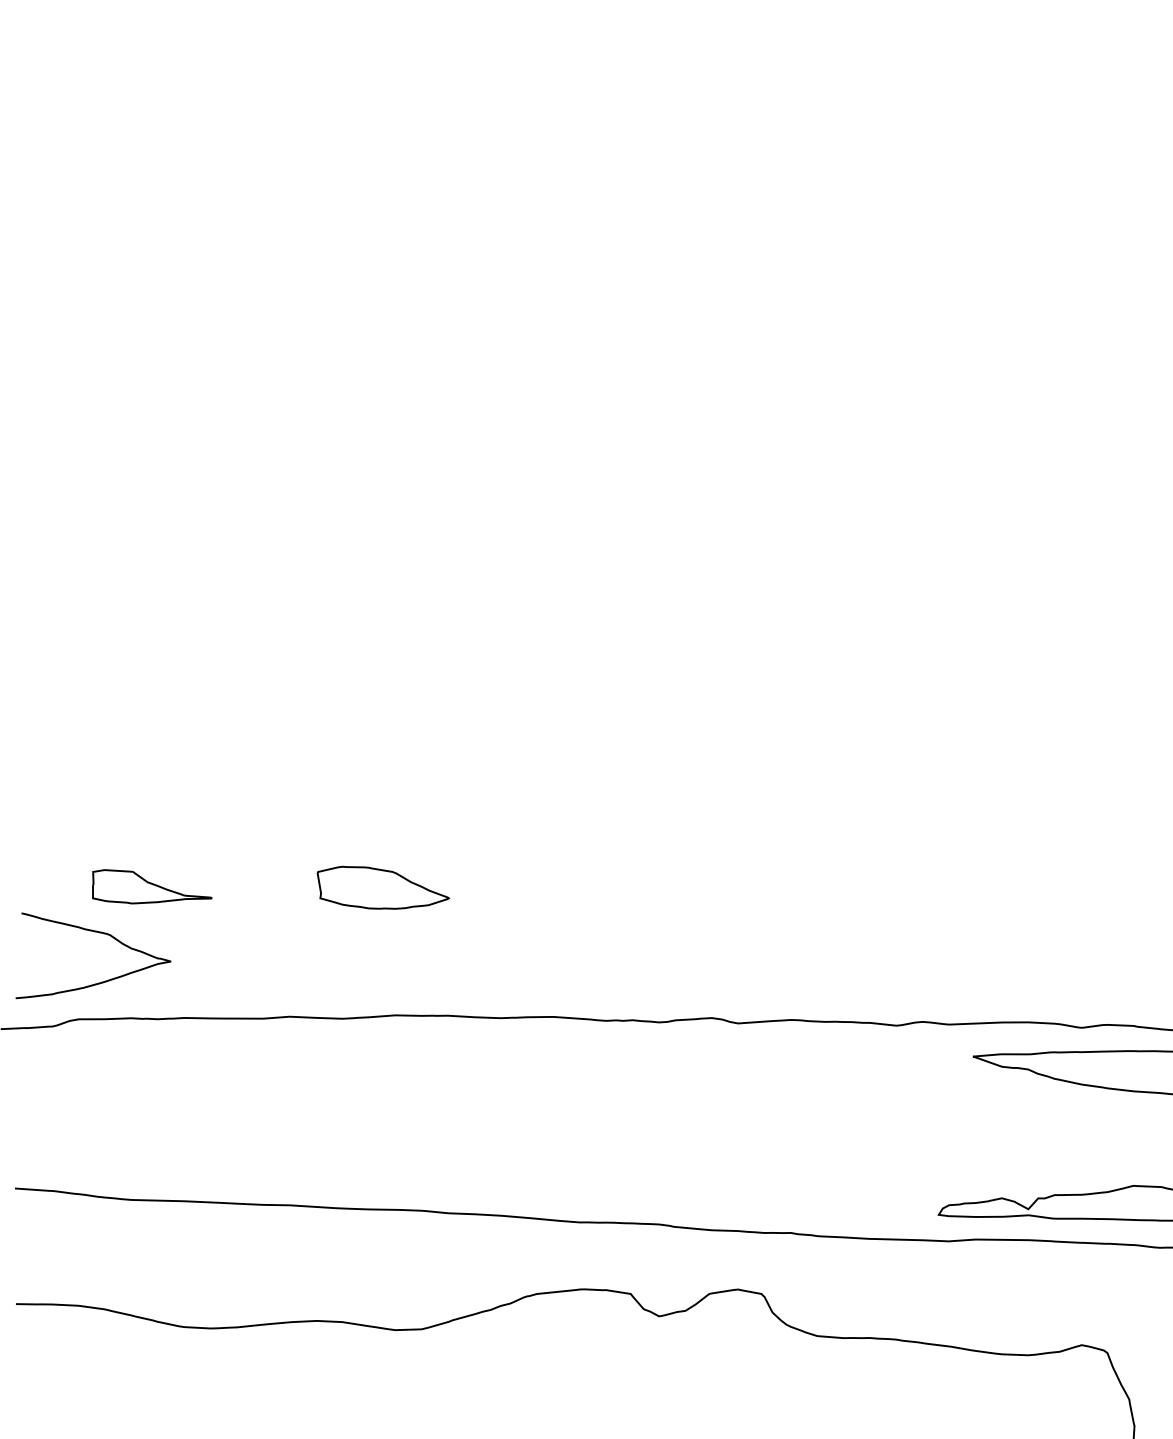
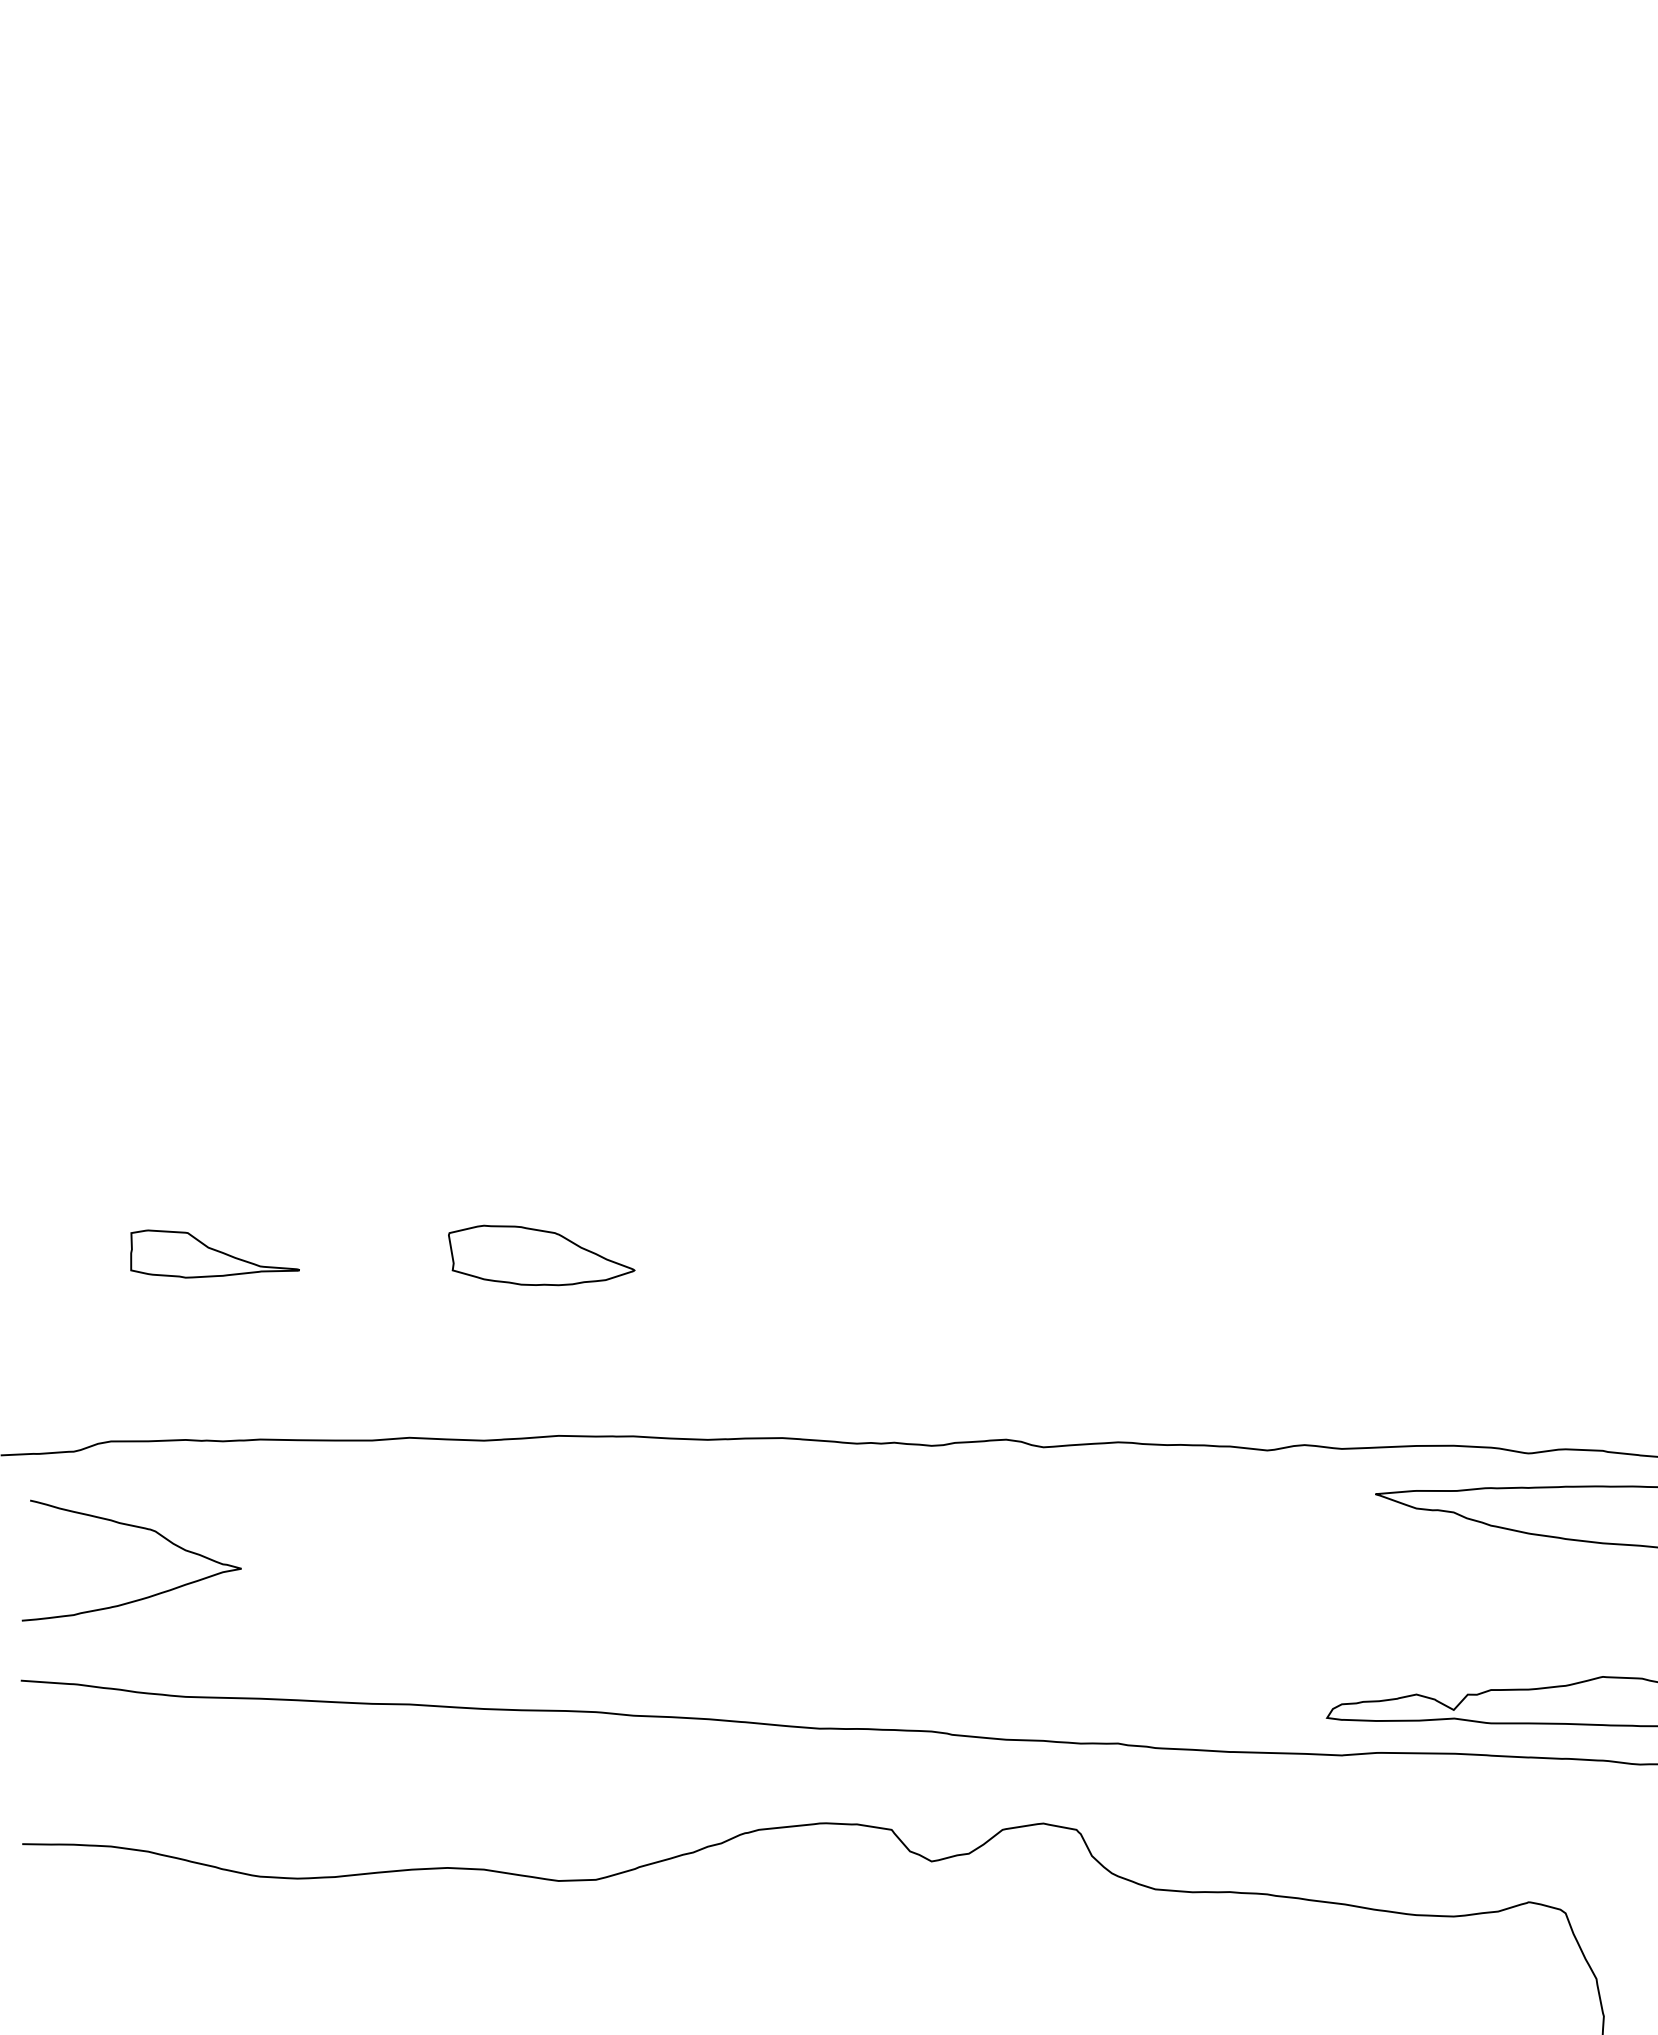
curve: (98, 933) -> (139, 1528), moved

